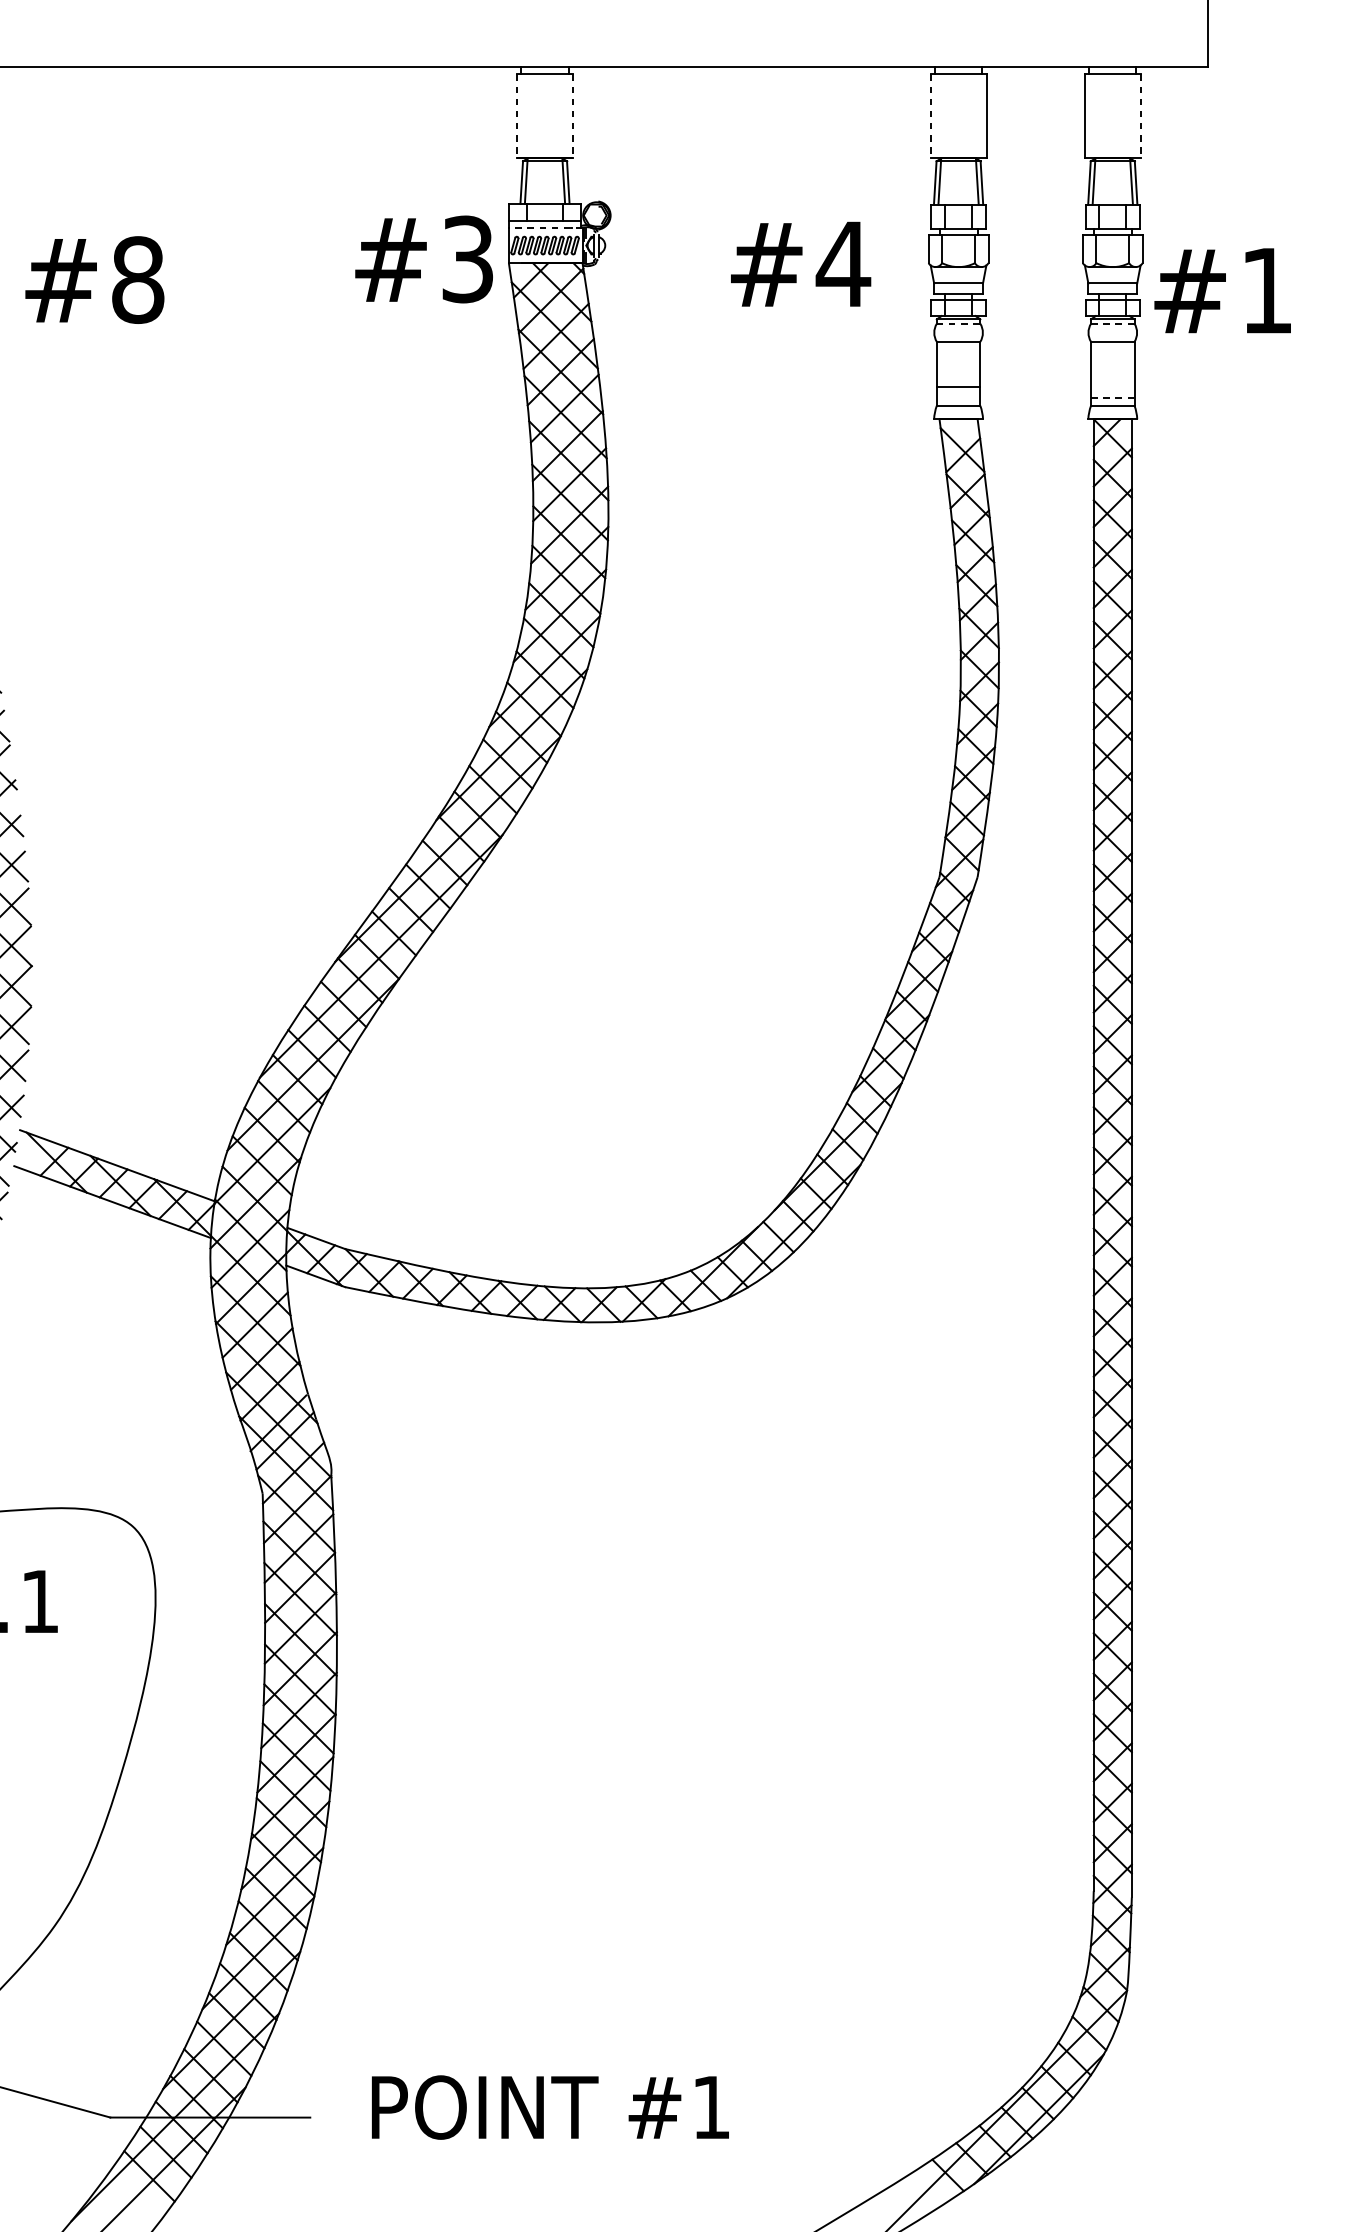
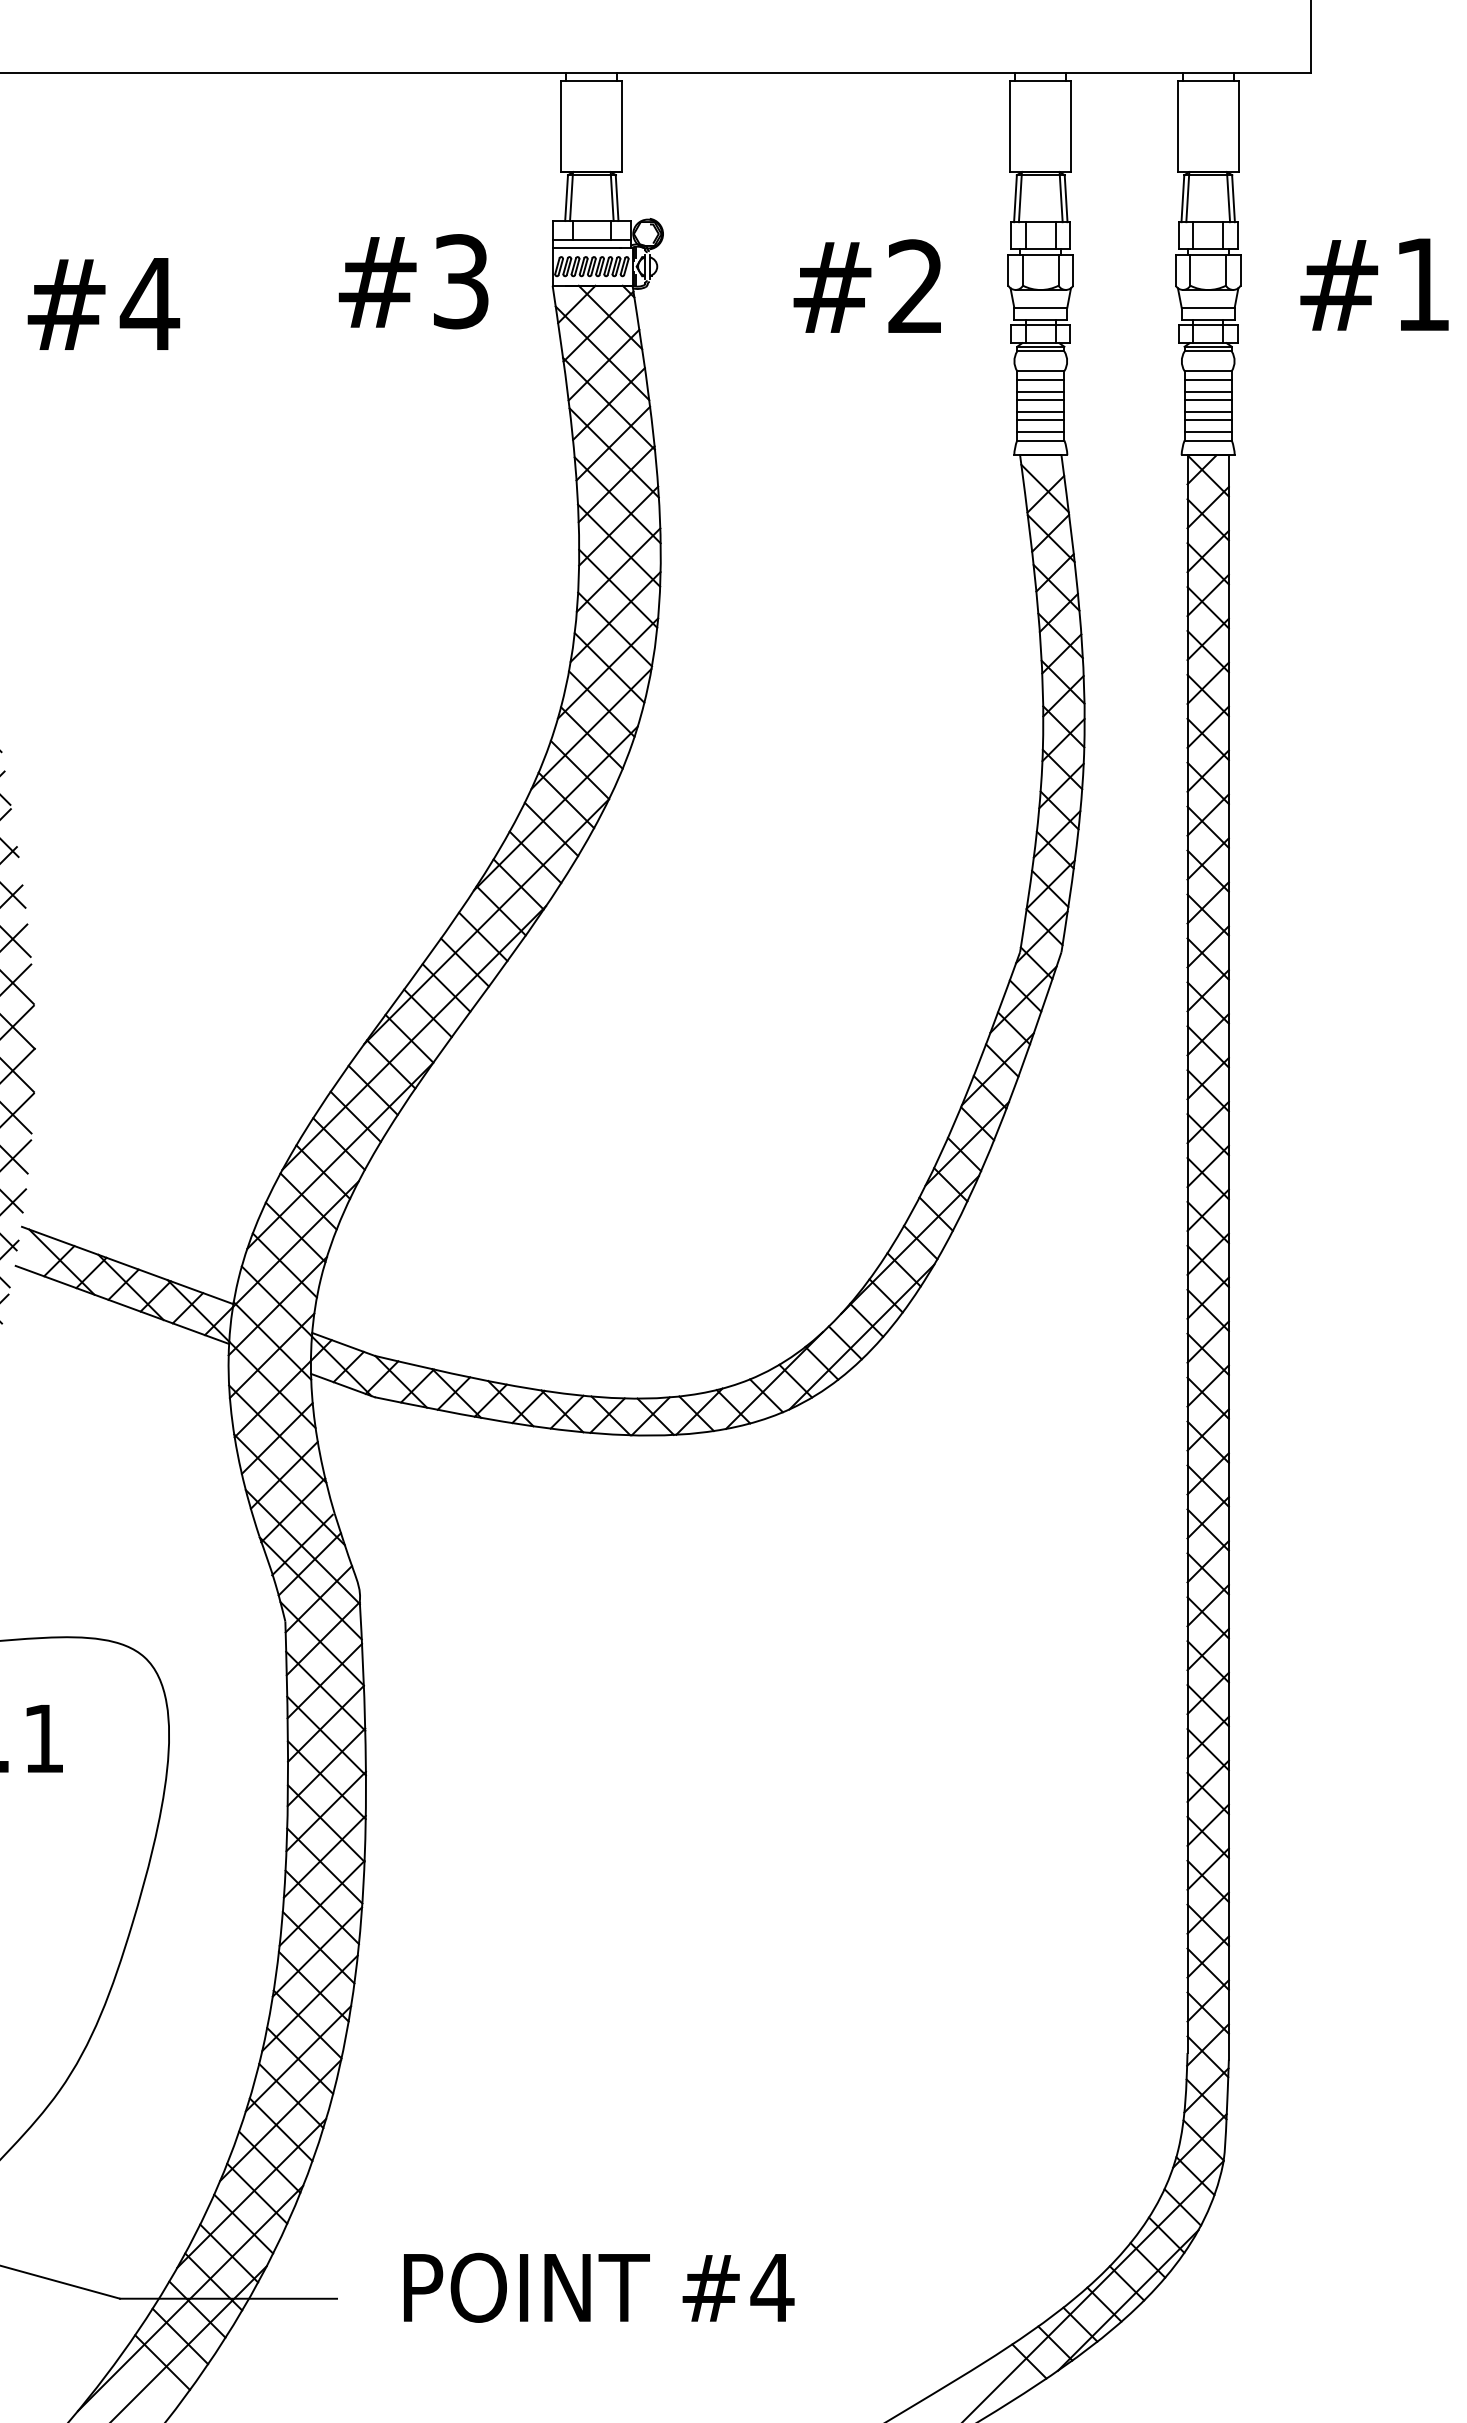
line: (517, 116) -> (561, 126), dashed -> solid
line: (573, 116) -> (622, 126), dashed -> solid
line: (930, 116) -> (1010, 126), dashed -> solid
line: (1140, 116) -> (1238, 126), dashed -> solid
line: (545, 227) -> (592, 247), dashed -> solid
text: (424, 259) -> (413, 281), moved
text: (843, 262) -> (915, 285), #4 -> #2
text: (137, 279) -> (149, 303), #8 -> #4
text: (1222, 290) -> (1374, 284), moved
line: (958, 323) -> (1040, 351), dashed -> solid
line: (1113, 323) -> (1208, 351), dashed -> solid
line: (958, 349) -> (1040, 379), added
line: (1112, 349) -> (1207, 379), added
line: (958, 360) -> (1040, 391), added
line: (1112, 360) -> (1207, 391), added
line: (958, 367) -> (1040, 399), added
line: (1112, 367) -> (1207, 399), added
line: (958, 379) -> (1040, 411), added
line: (1112, 379) -> (1207, 411), added
line: (1112, 387) -> (1207, 420), added
line: (958, 398) -> (1040, 432), added
line: (1113, 398) -> (1208, 432), dashed -> solid
text: (711, 2107) -> (772, 2287), #1 -> #4

